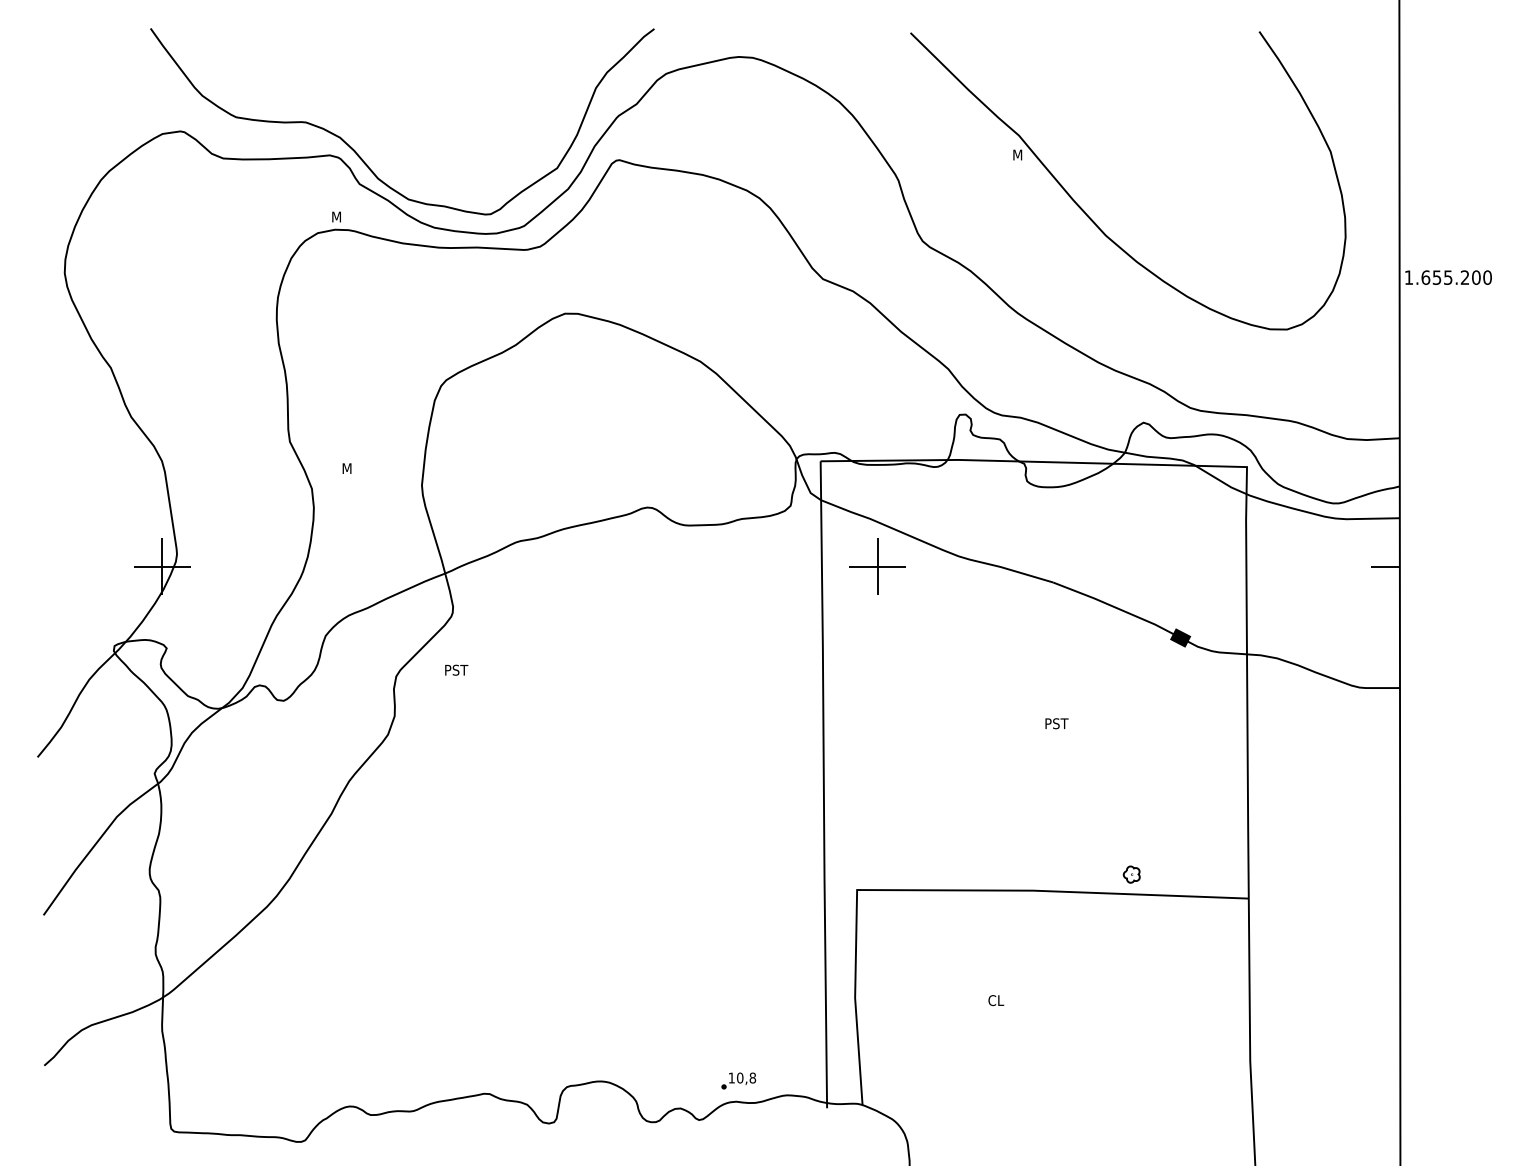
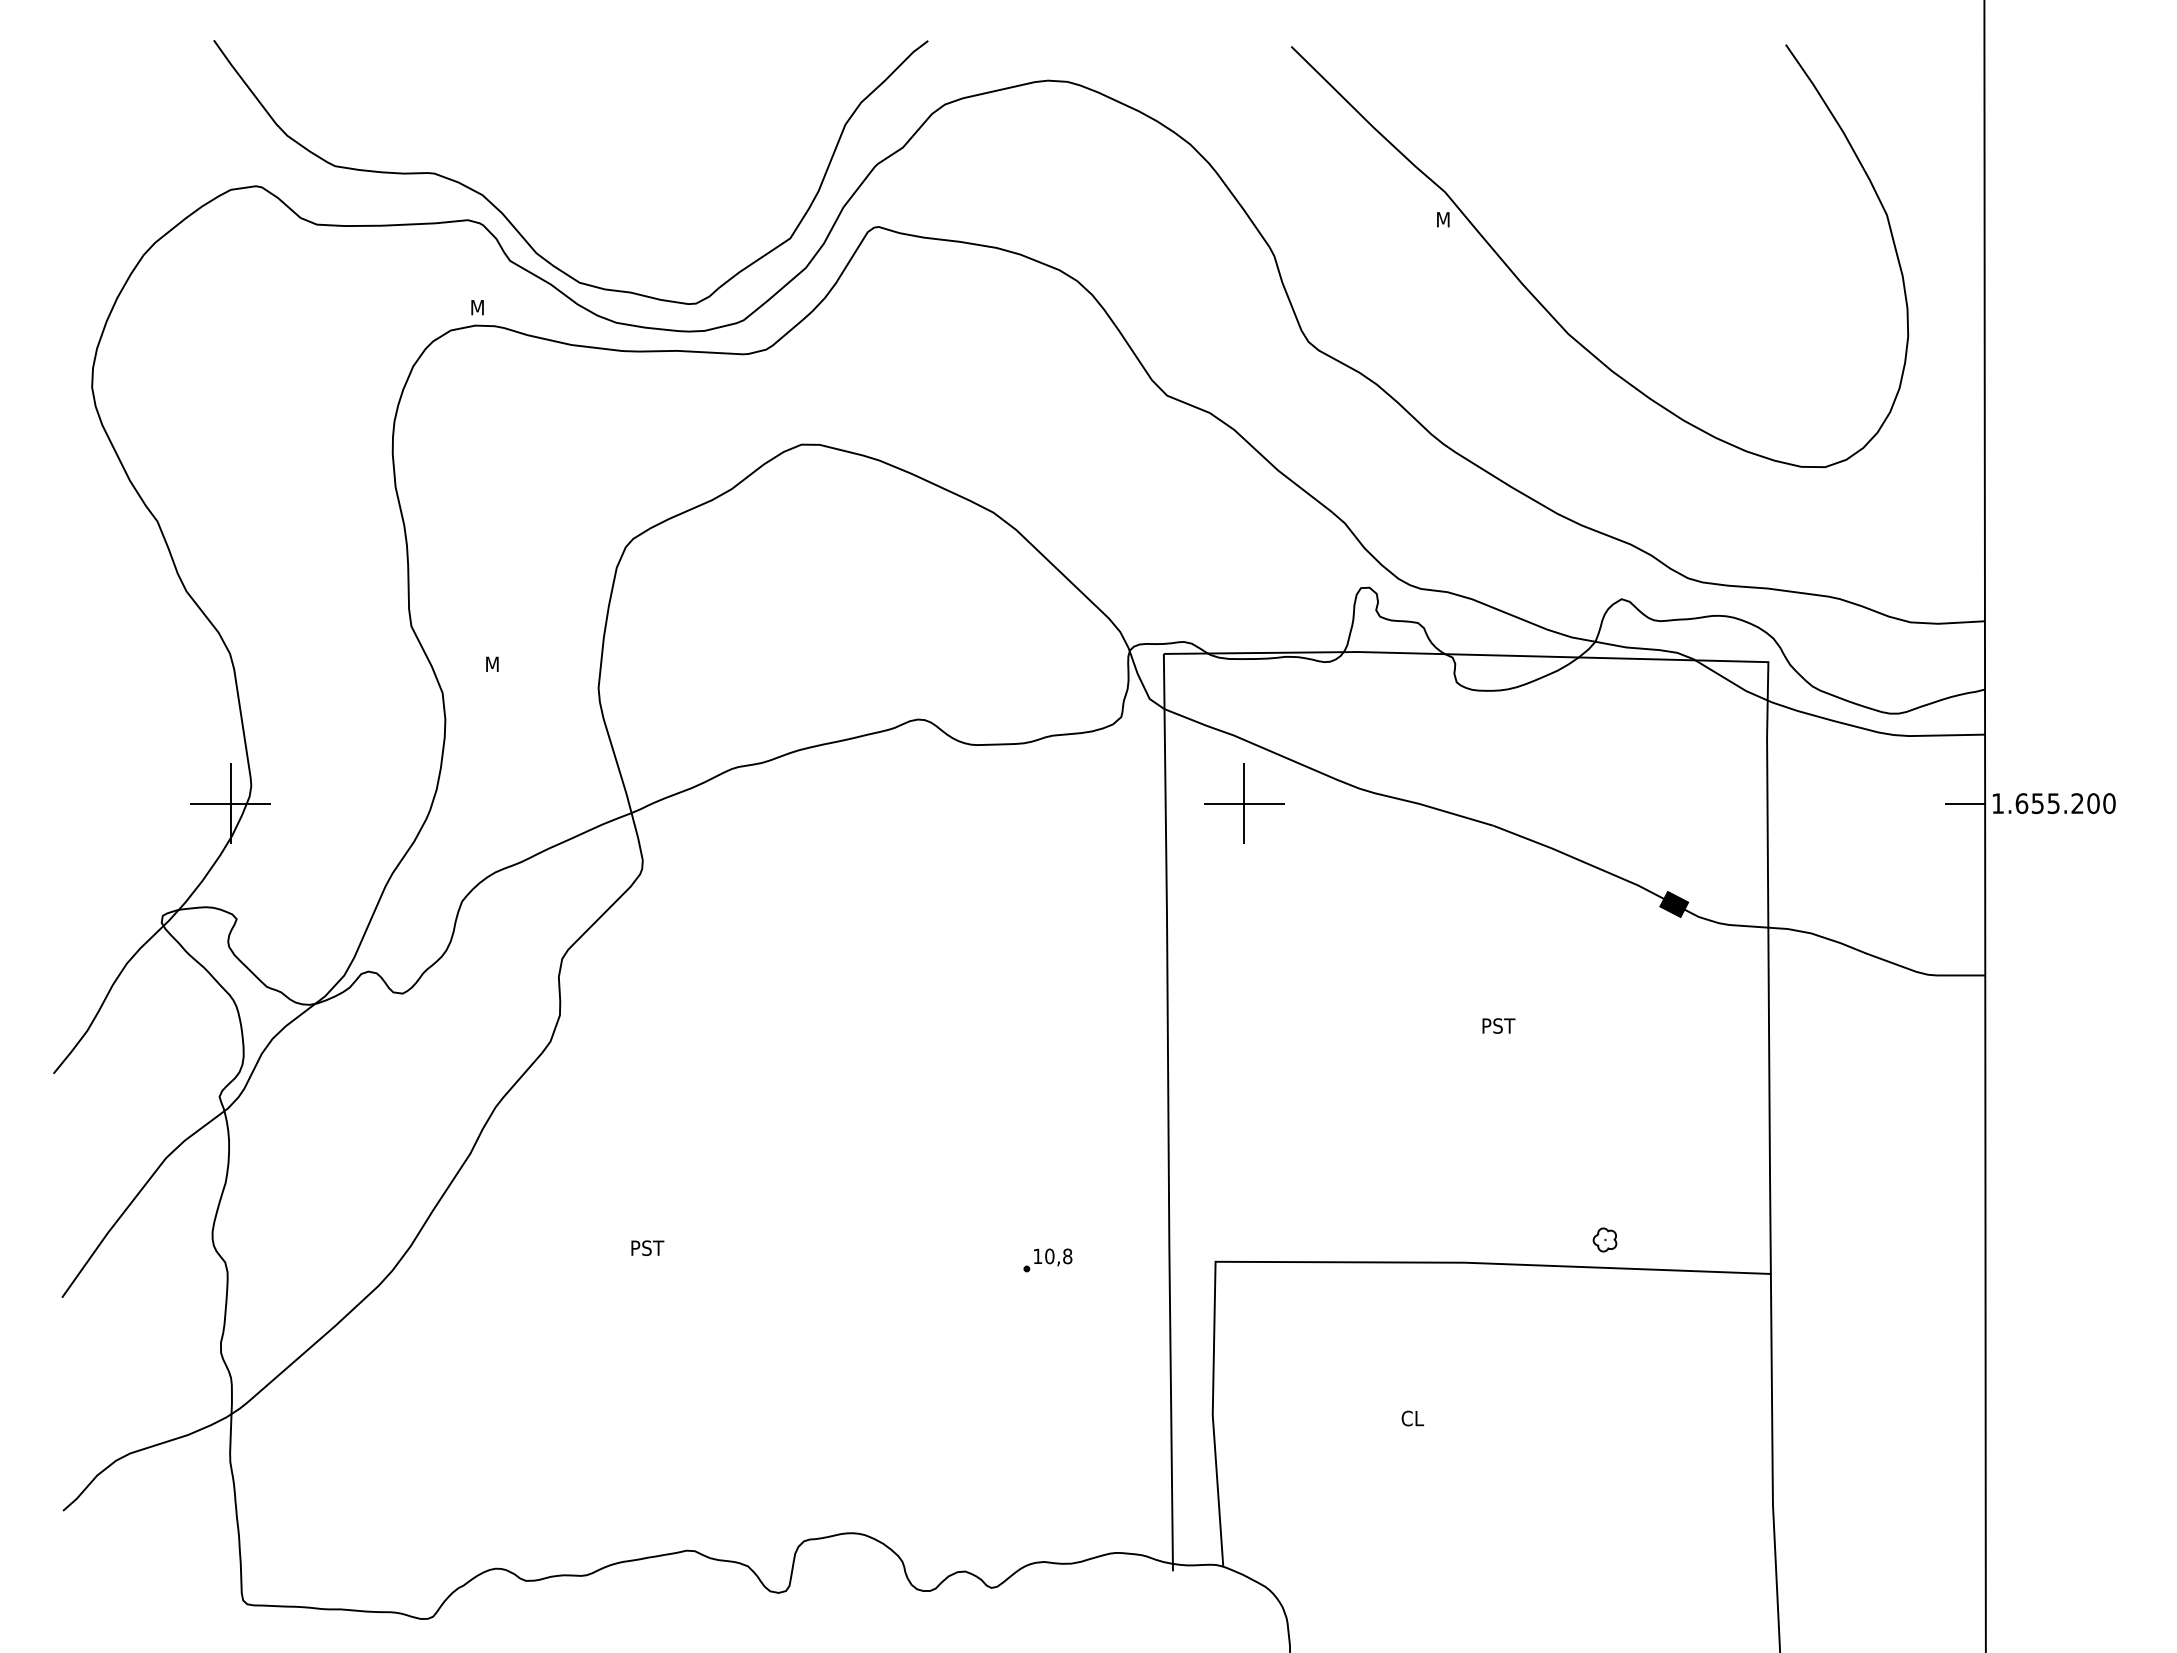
text: (1448, 277) -> (2054, 803), moved
text: (456, 669) -> (647, 1247), moved
part: (738, 1080) -> (1047, 1260), moved

